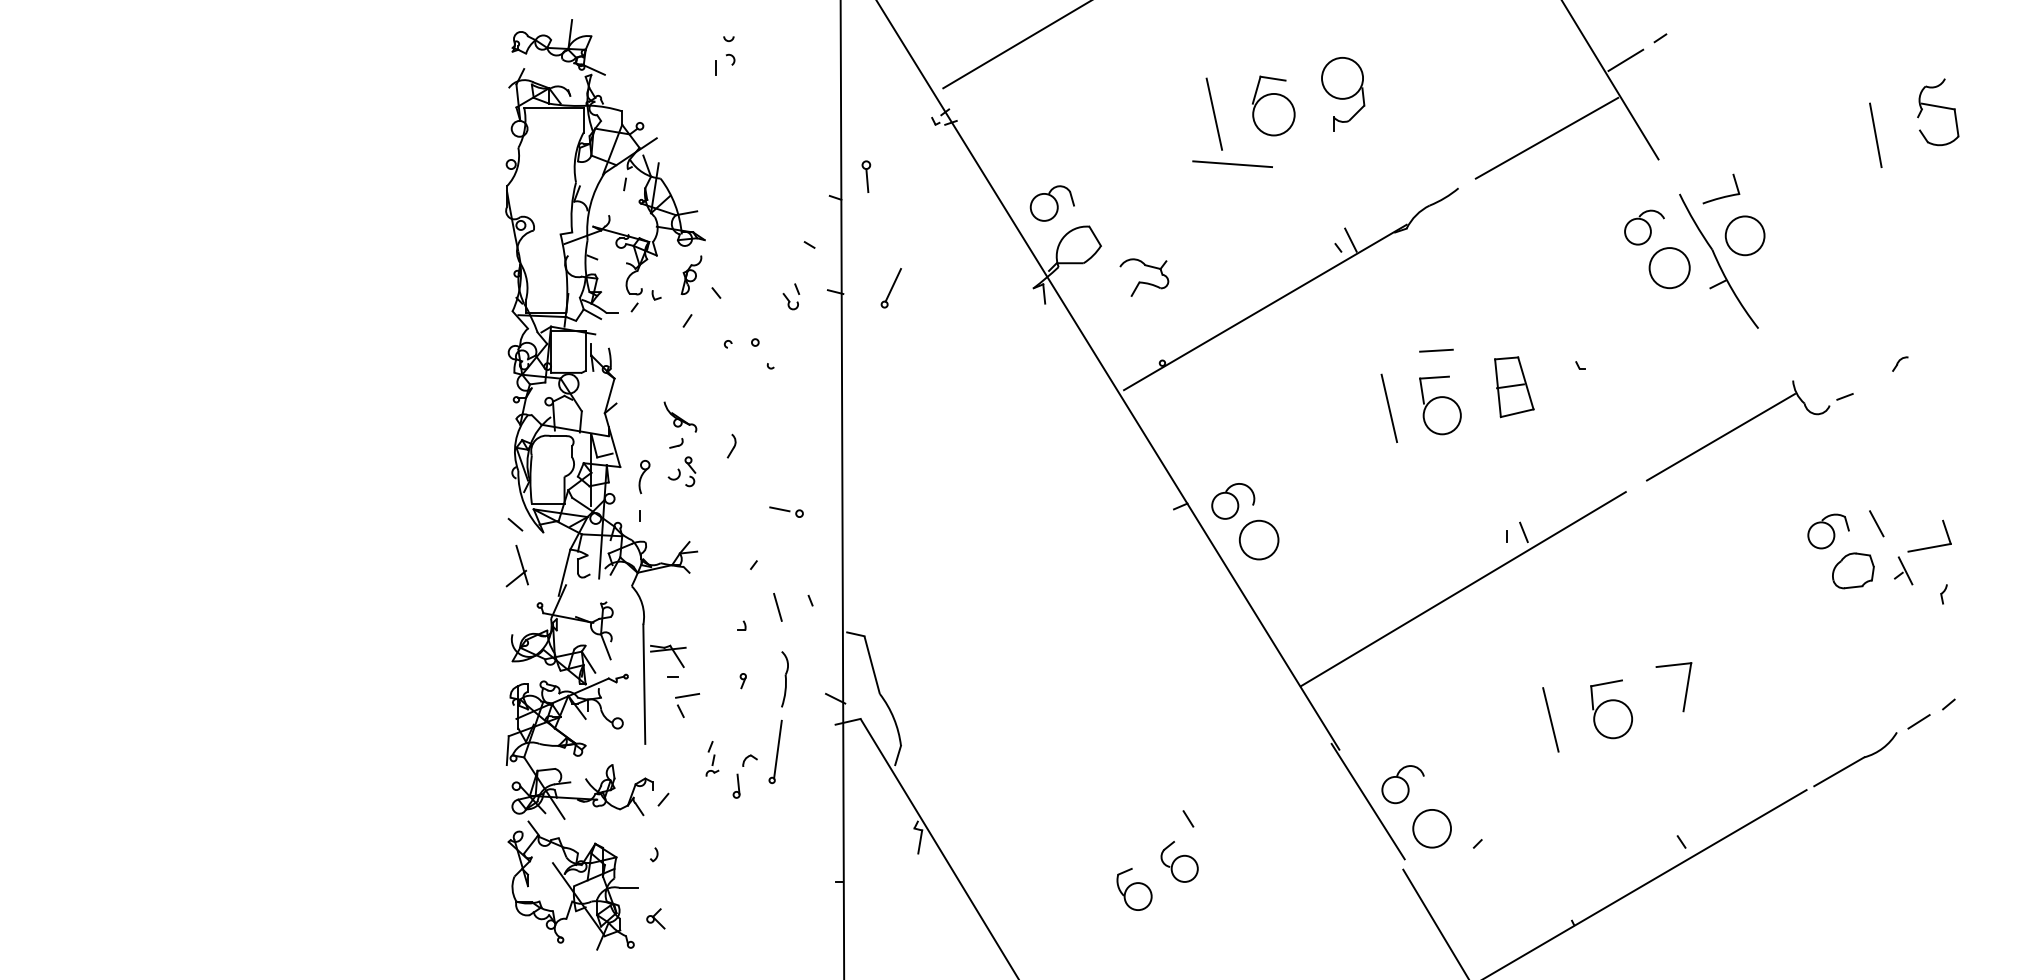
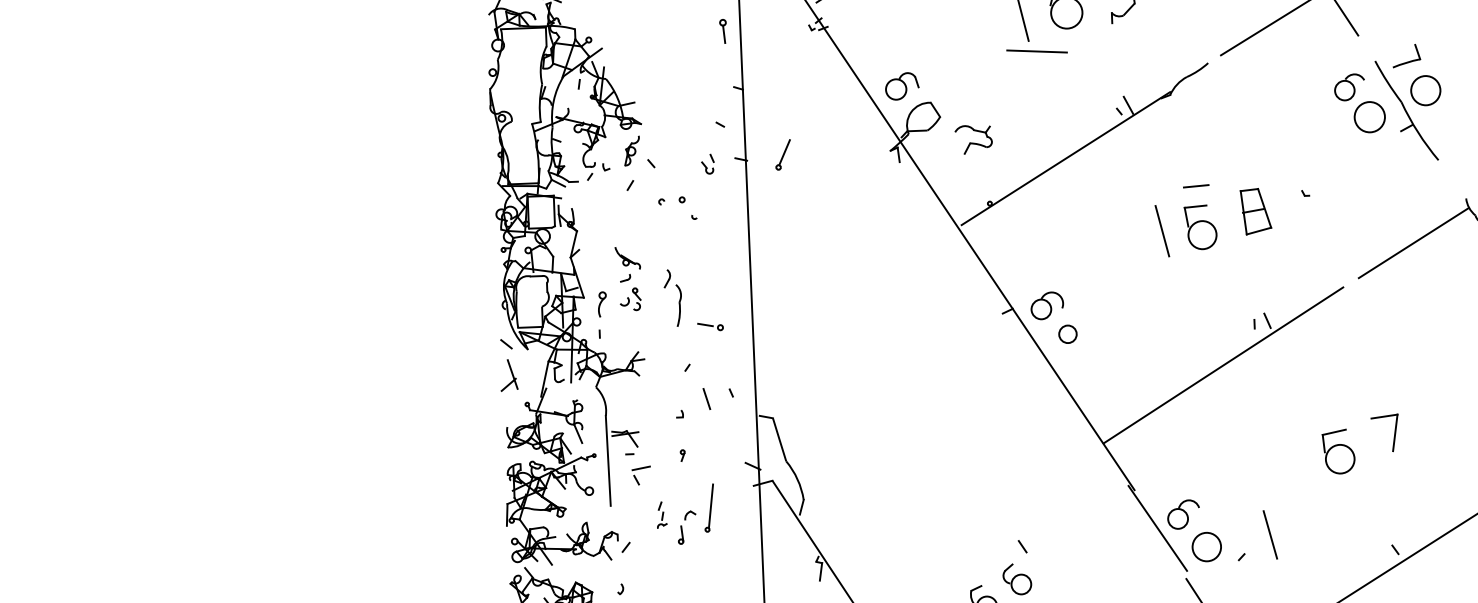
part: (866, 176) -> (723, 31), moved
circle: (1258, 539) -> (1067, 333), size x0.6
part: (784, 679) -> (678, 305), moved
line: (1550, 719) -> (1270, 534), moved

